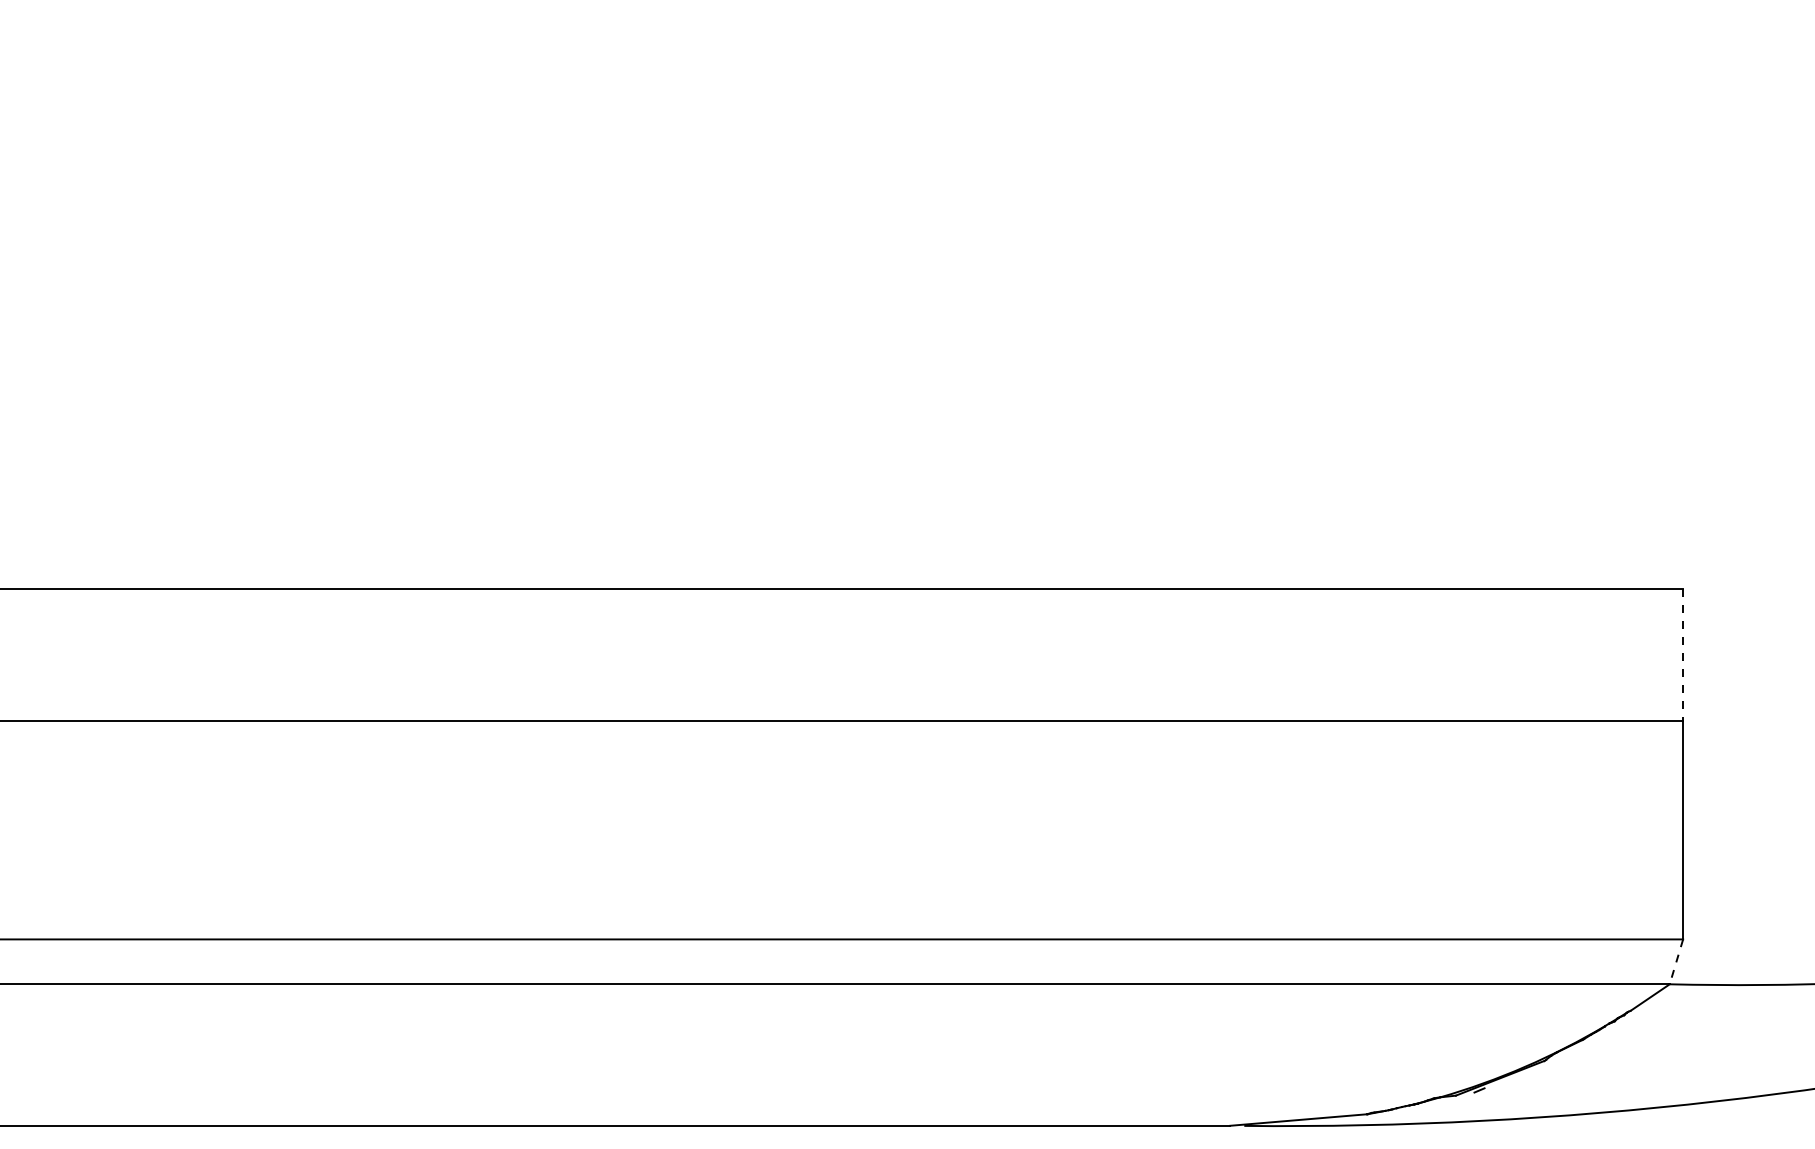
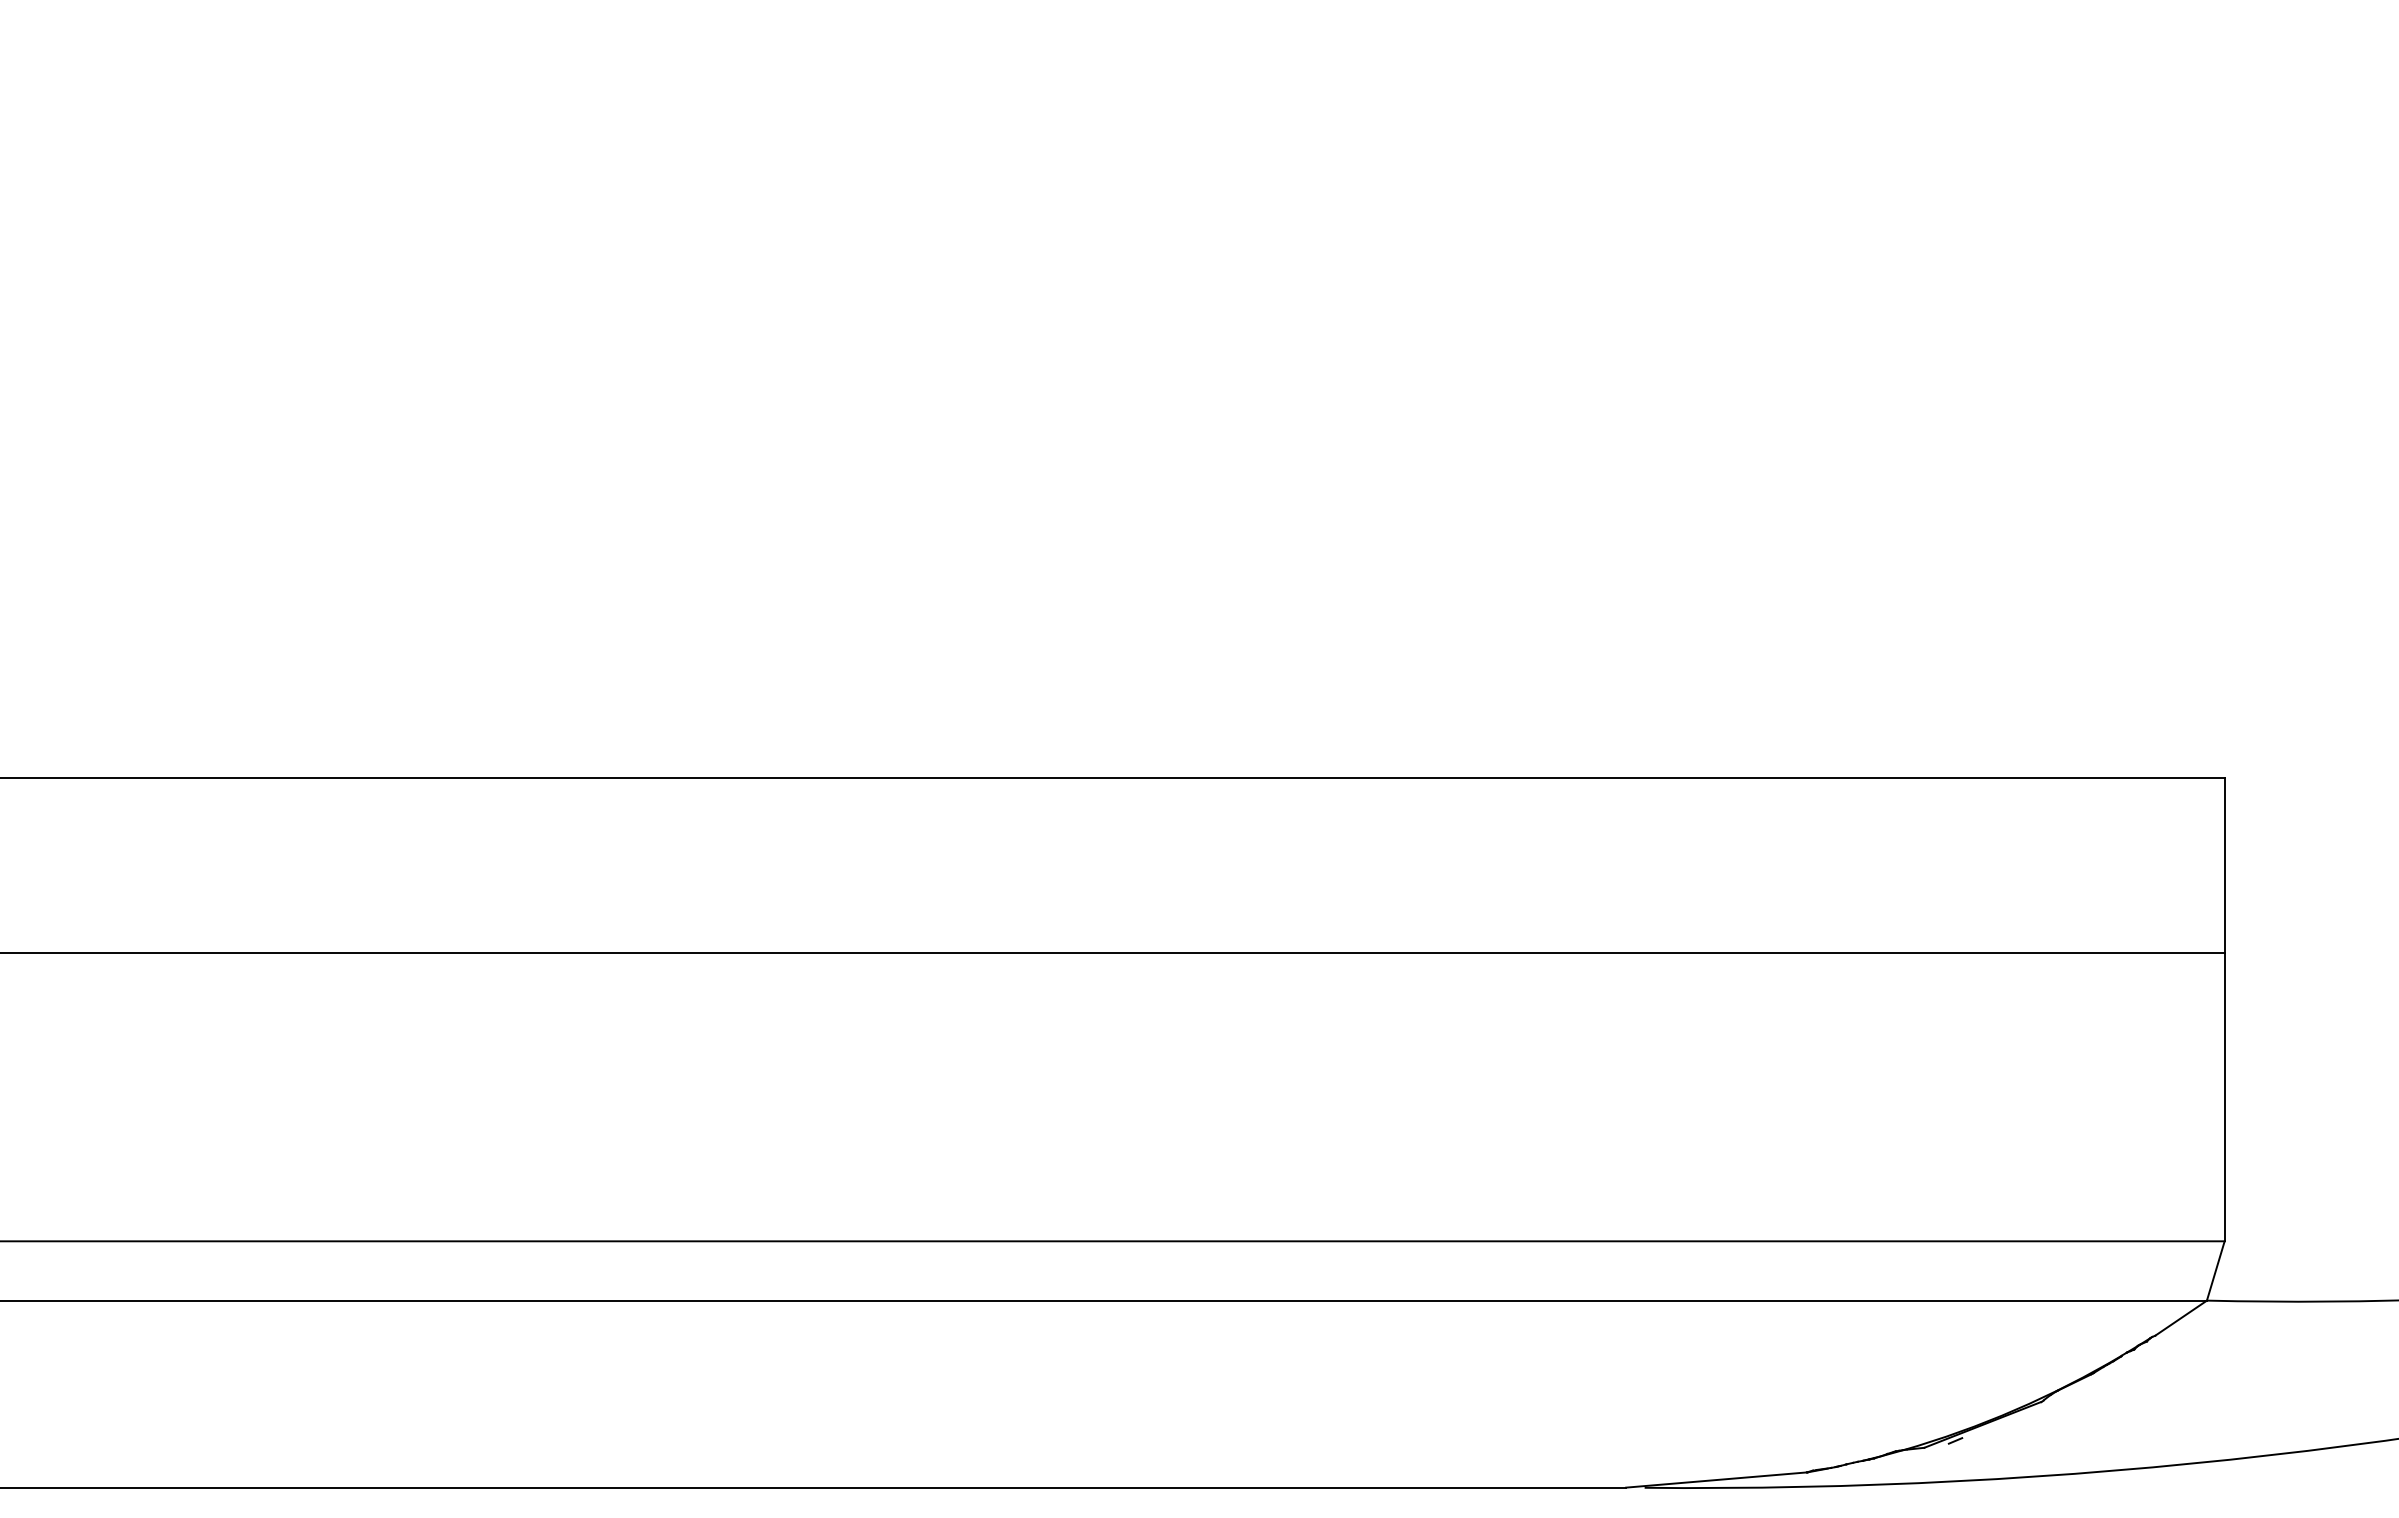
line: (1683, 655) -> (2224, 865), dashed -> solid
line: (1676, 961) -> (2215, 1270), dashed -> solid

